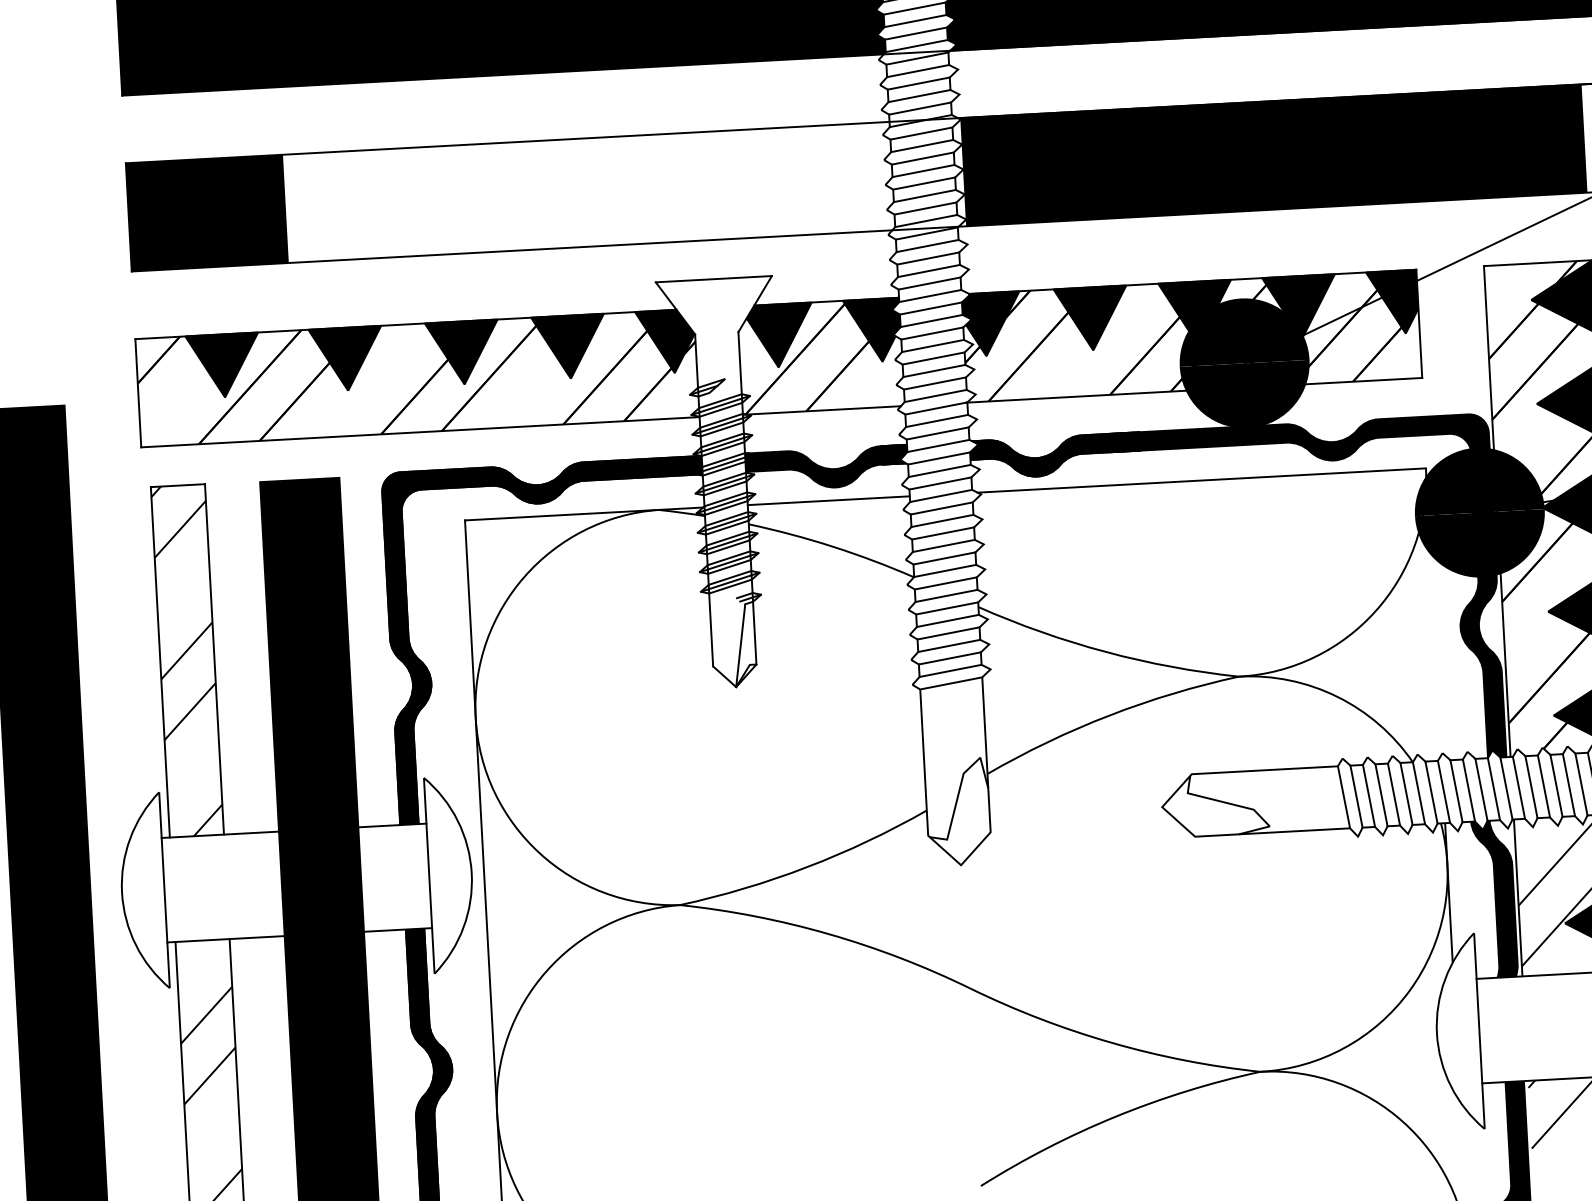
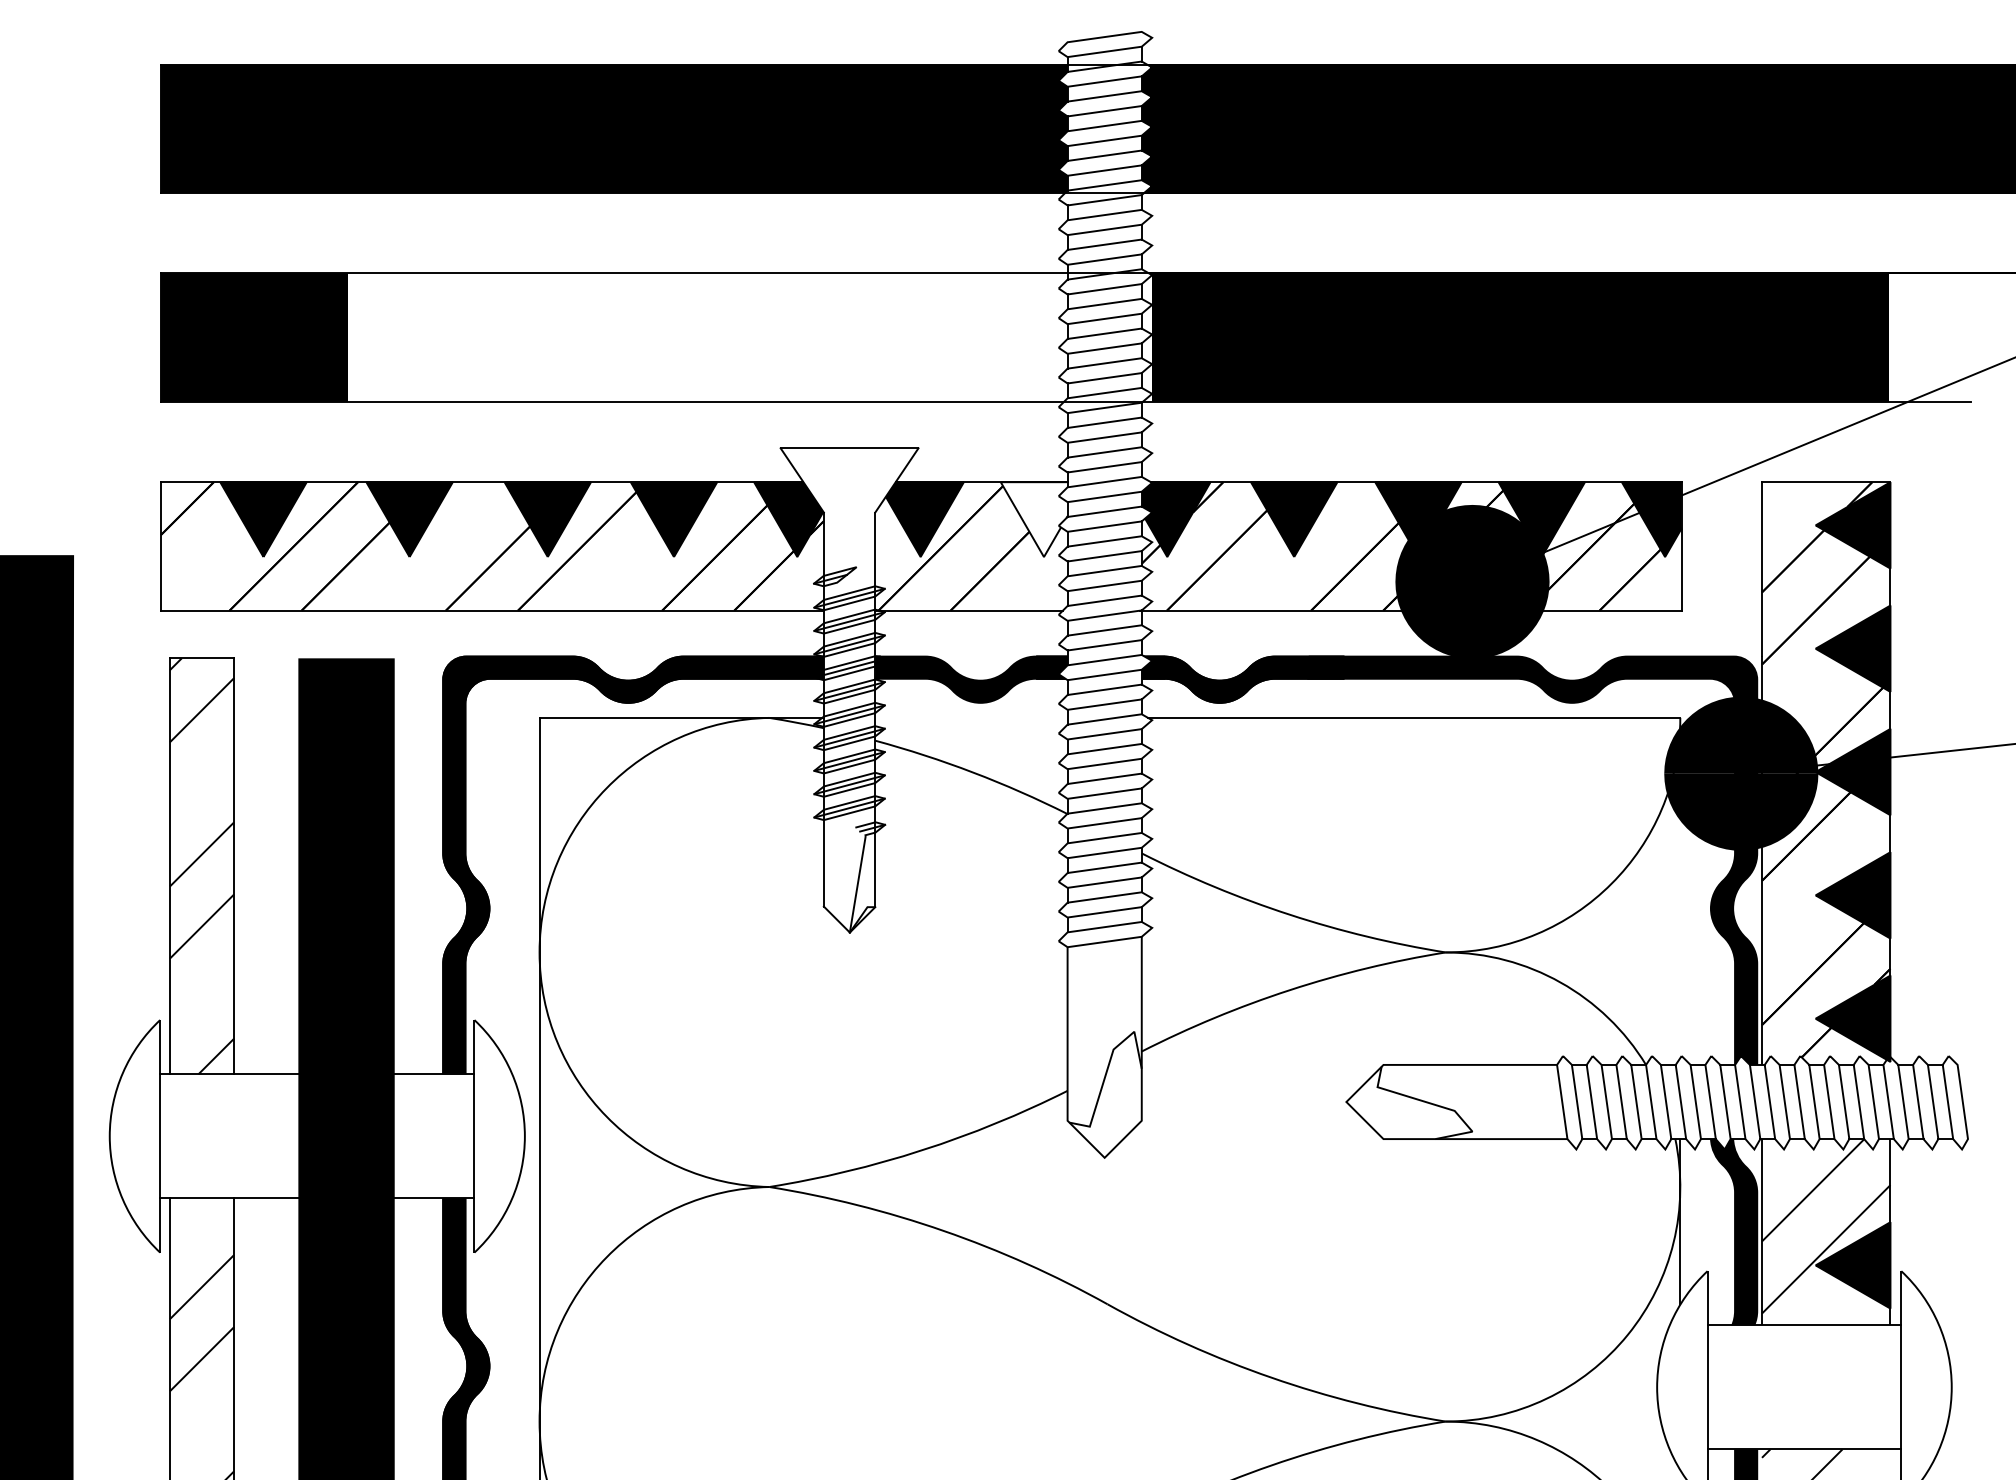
fill: (872, 330) -> (1033, 519), removed
line: (828, 500) -> (971, 717), removed

